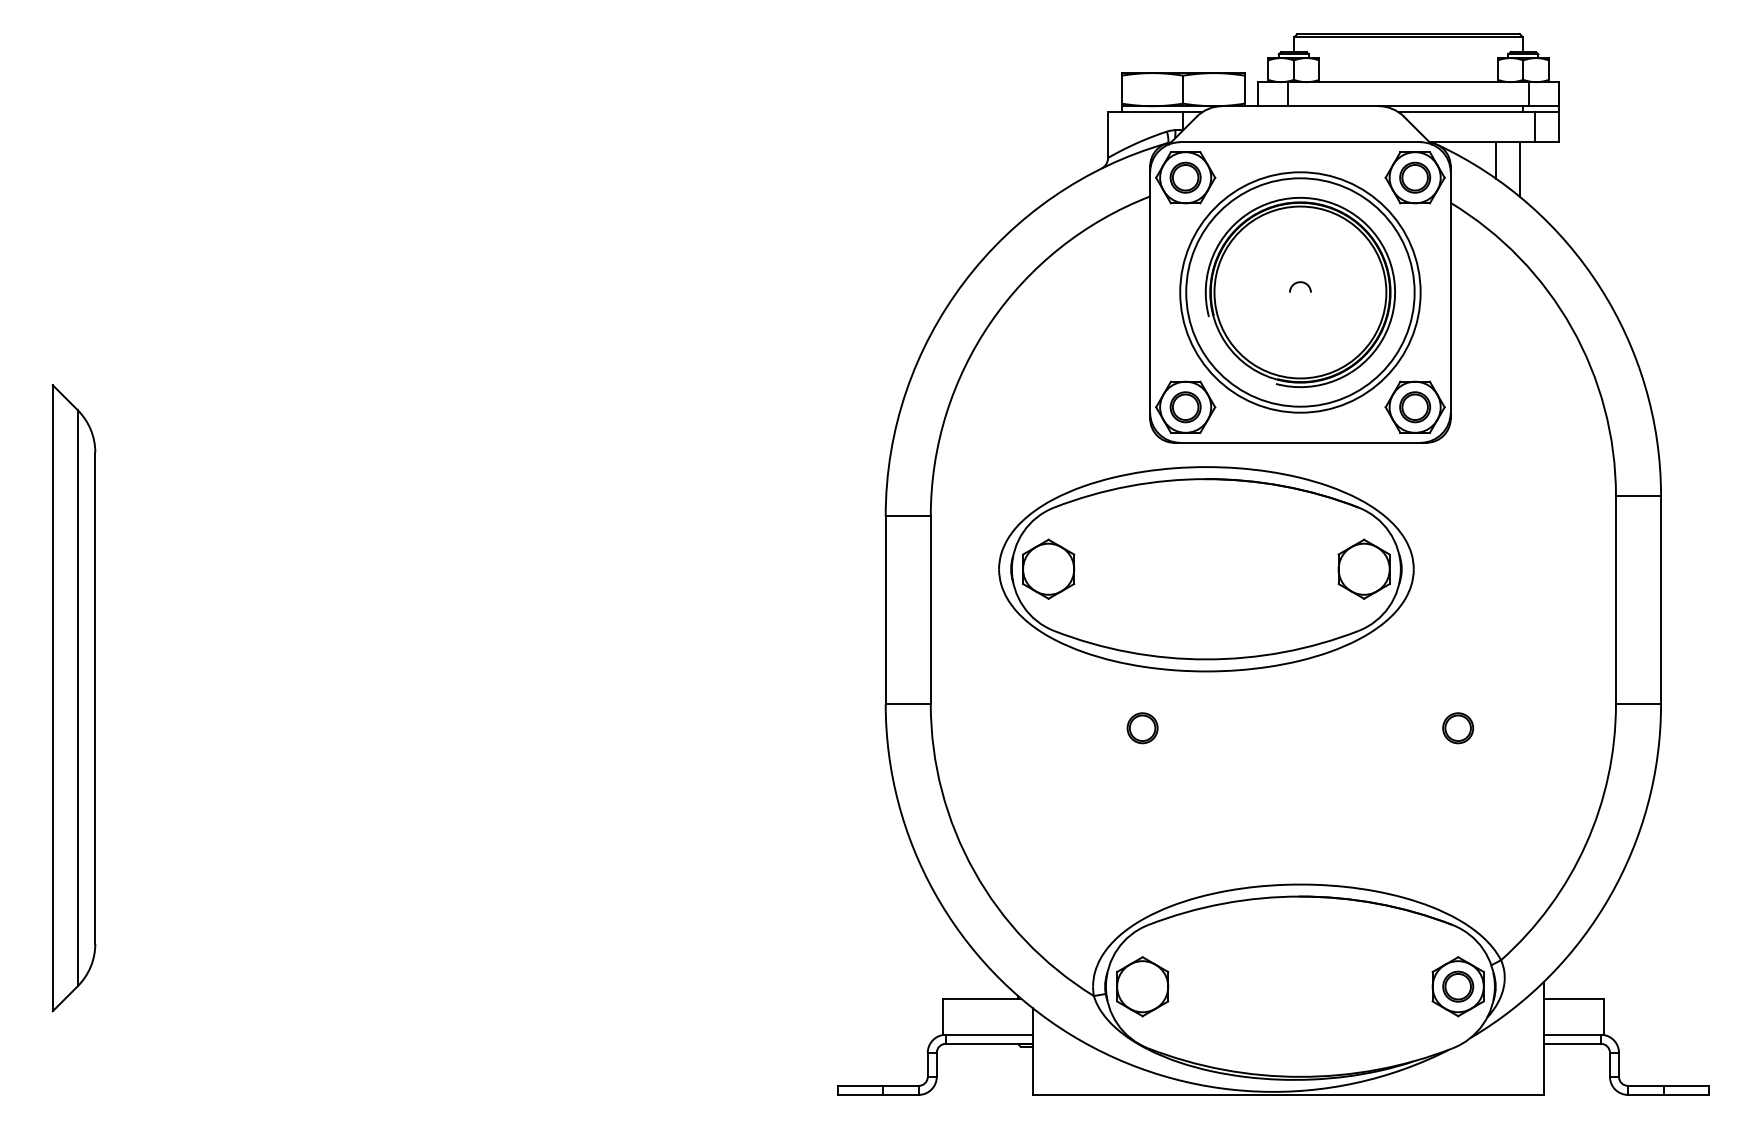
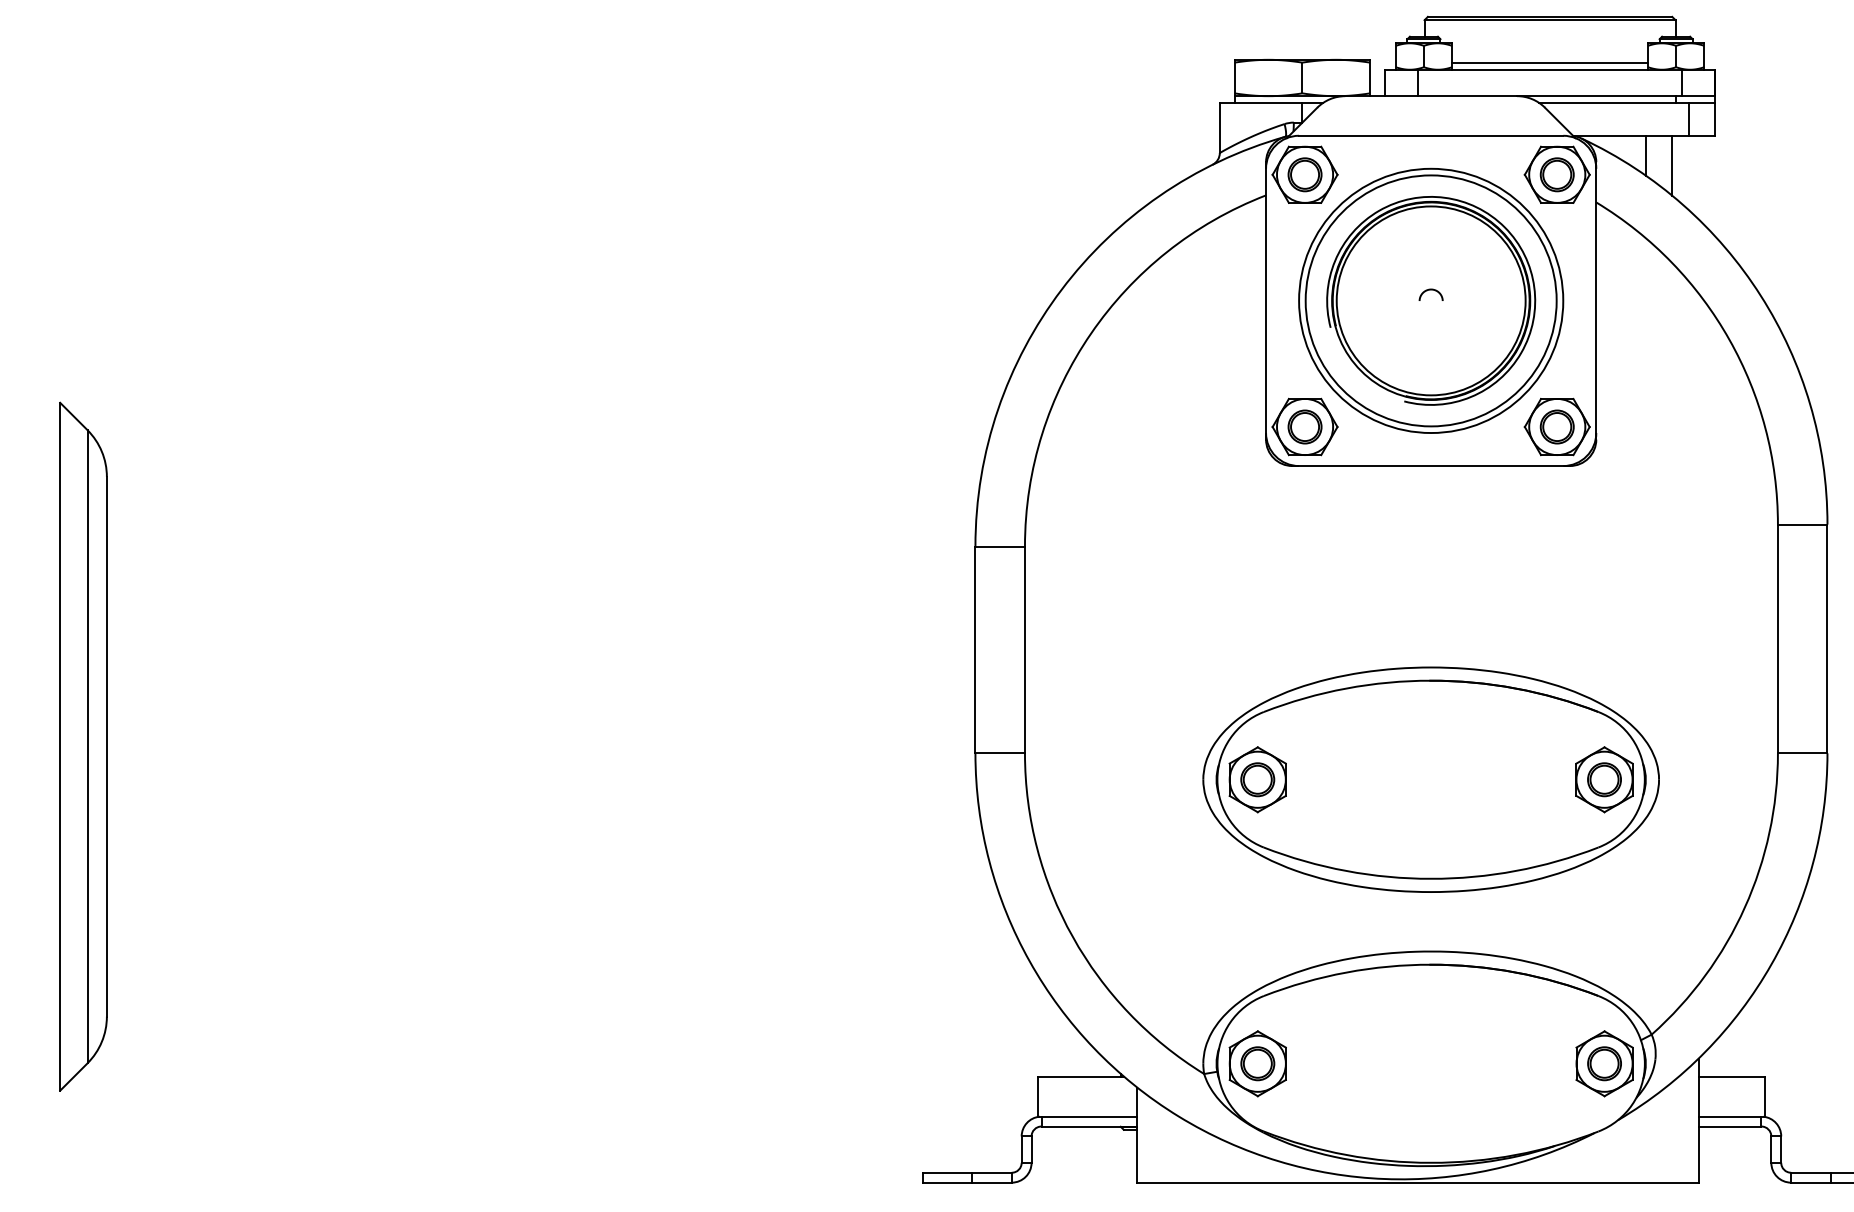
line: (1408, 76) -> (1549, 63), added
part: (1206, 569) -> (1431, 780), moved
part: (1142, 986) -> (1257, 1063), added

